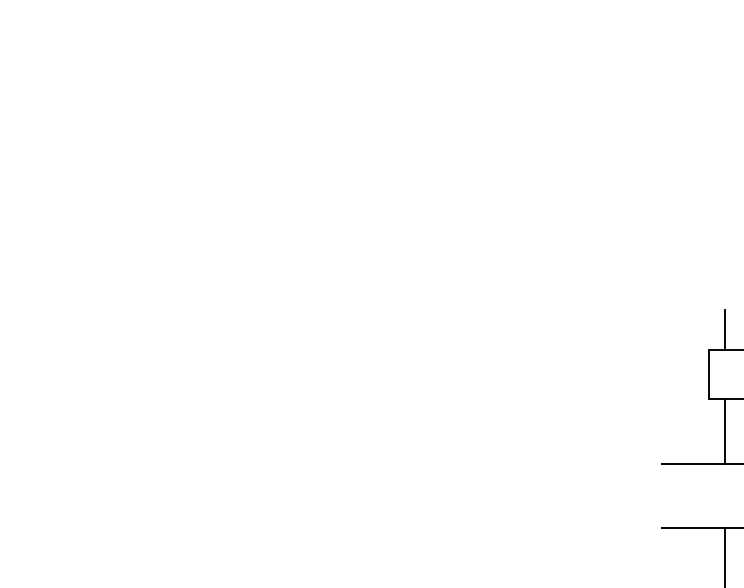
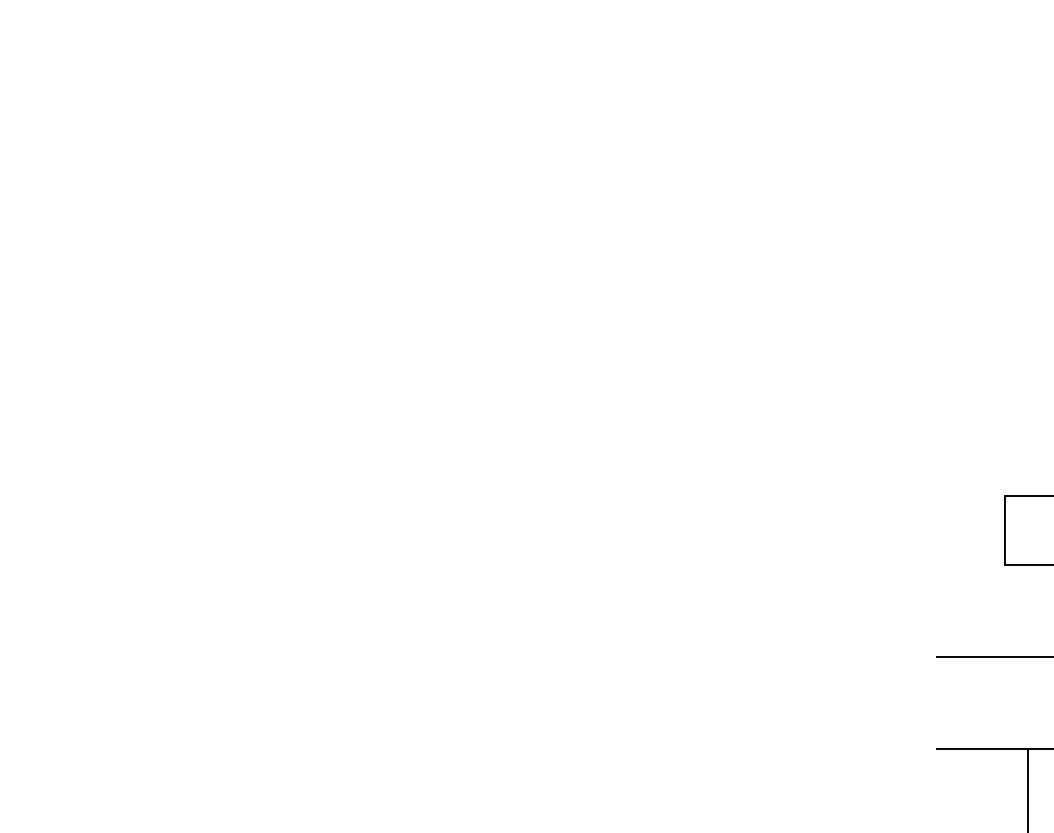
line: (725, 330) -> (1027, 467), removed
line: (725, 430) -> (1027, 610), removed

